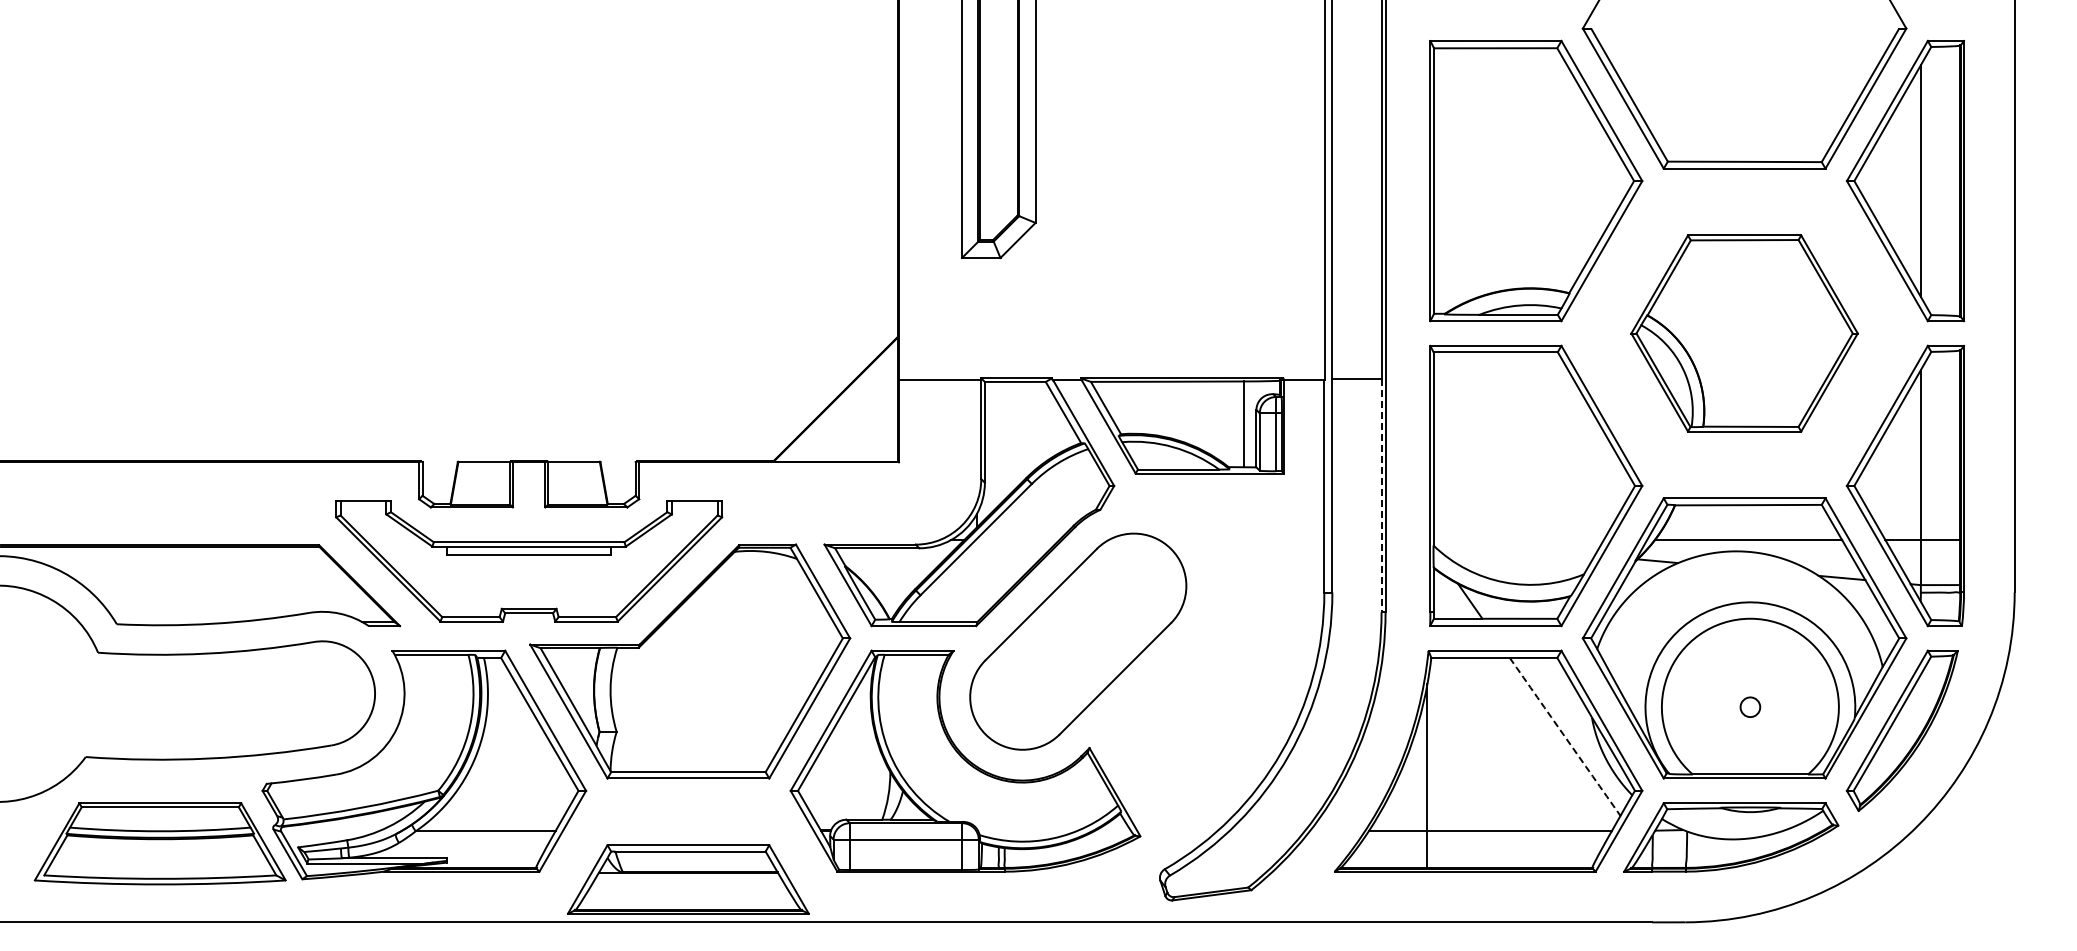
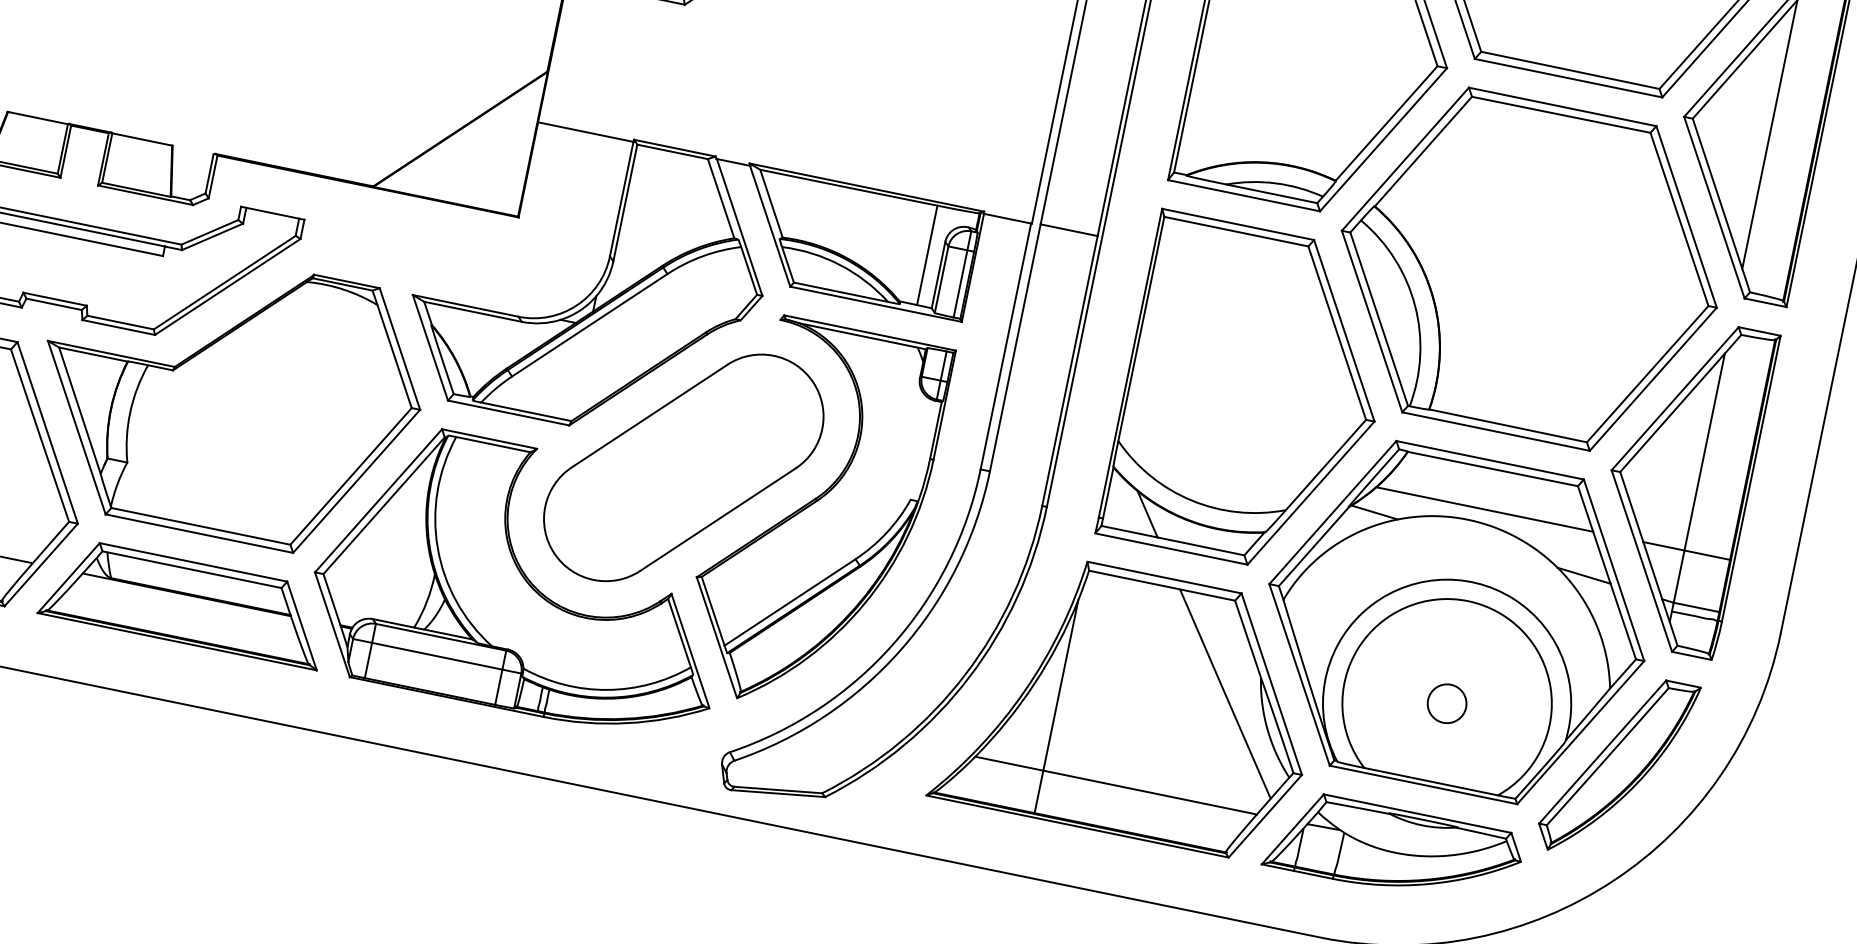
part: (1744, 333) -> (1529, 269), size x1.43
line: (1381, 496) -> (1069, 371), dashed -> solid
part: (1195, 660) -> (815, 517), added
circle: (1750, 706) -> (1447, 702), size x1.67
arc: (1565, 736) -> (1225, 693), dashed -> solid
part: (687, 879) -> (184, 601), moved

